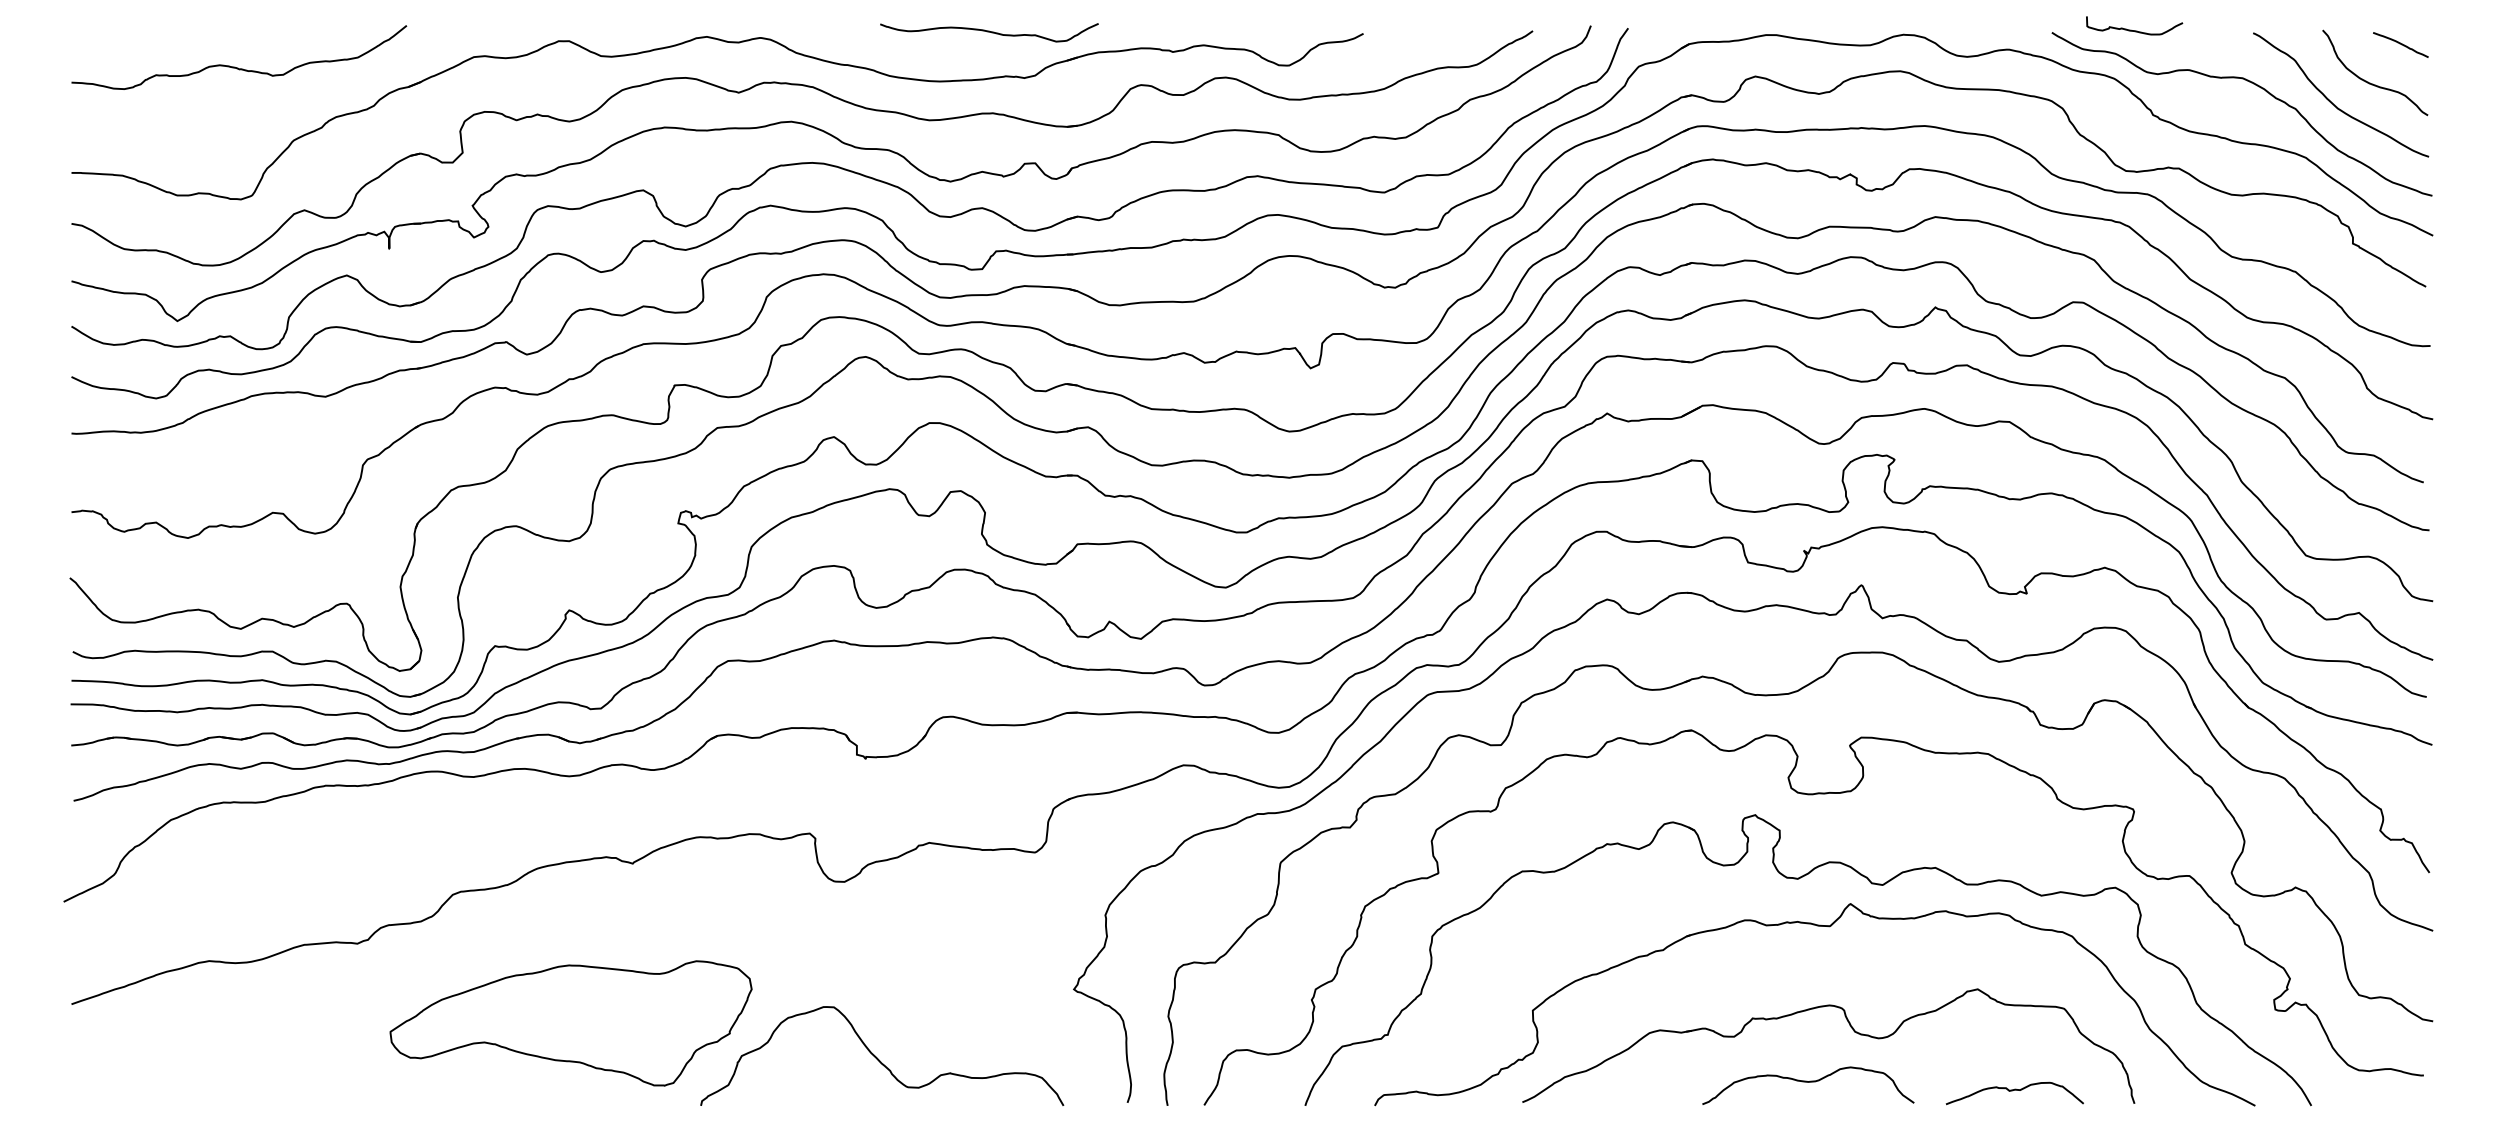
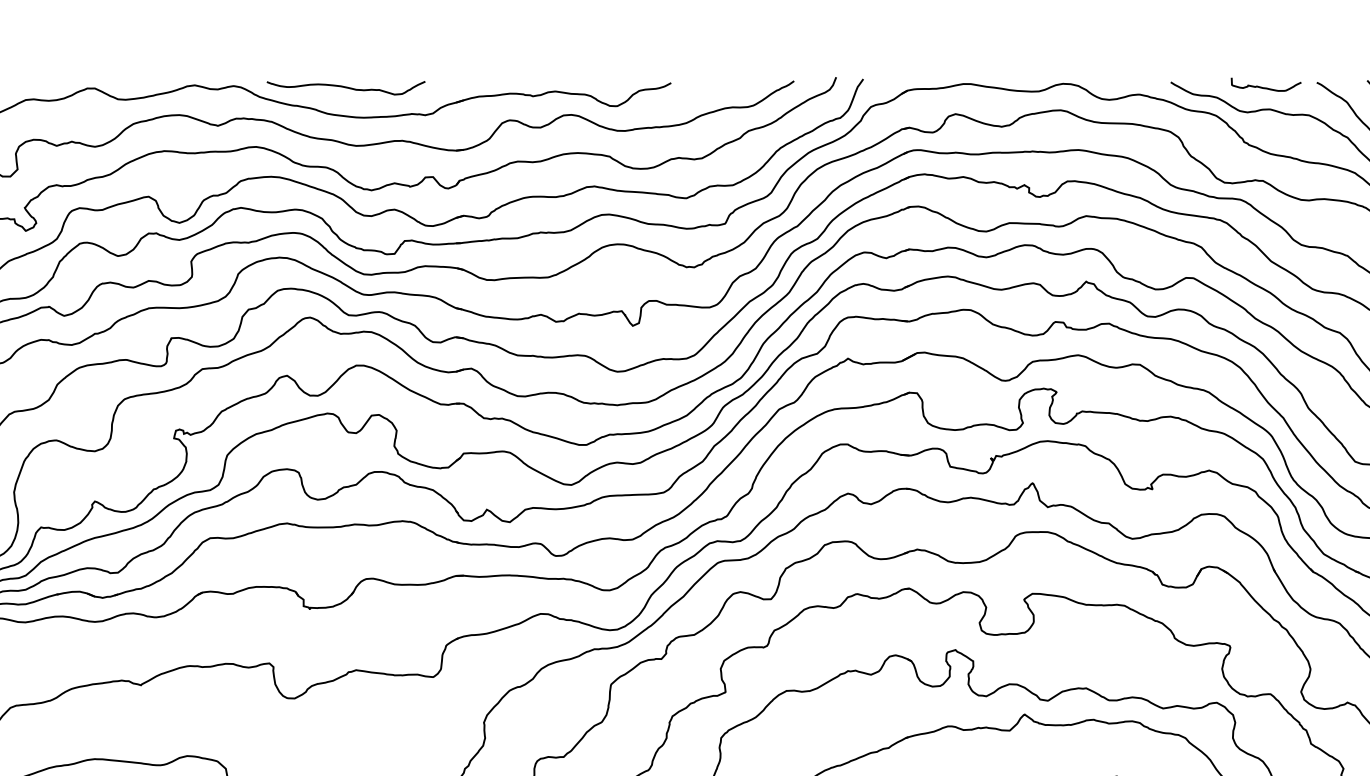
curve: (2131, 29) -> (1264, 87), moved
curve: (989, 32) -> (346, 87), moved

